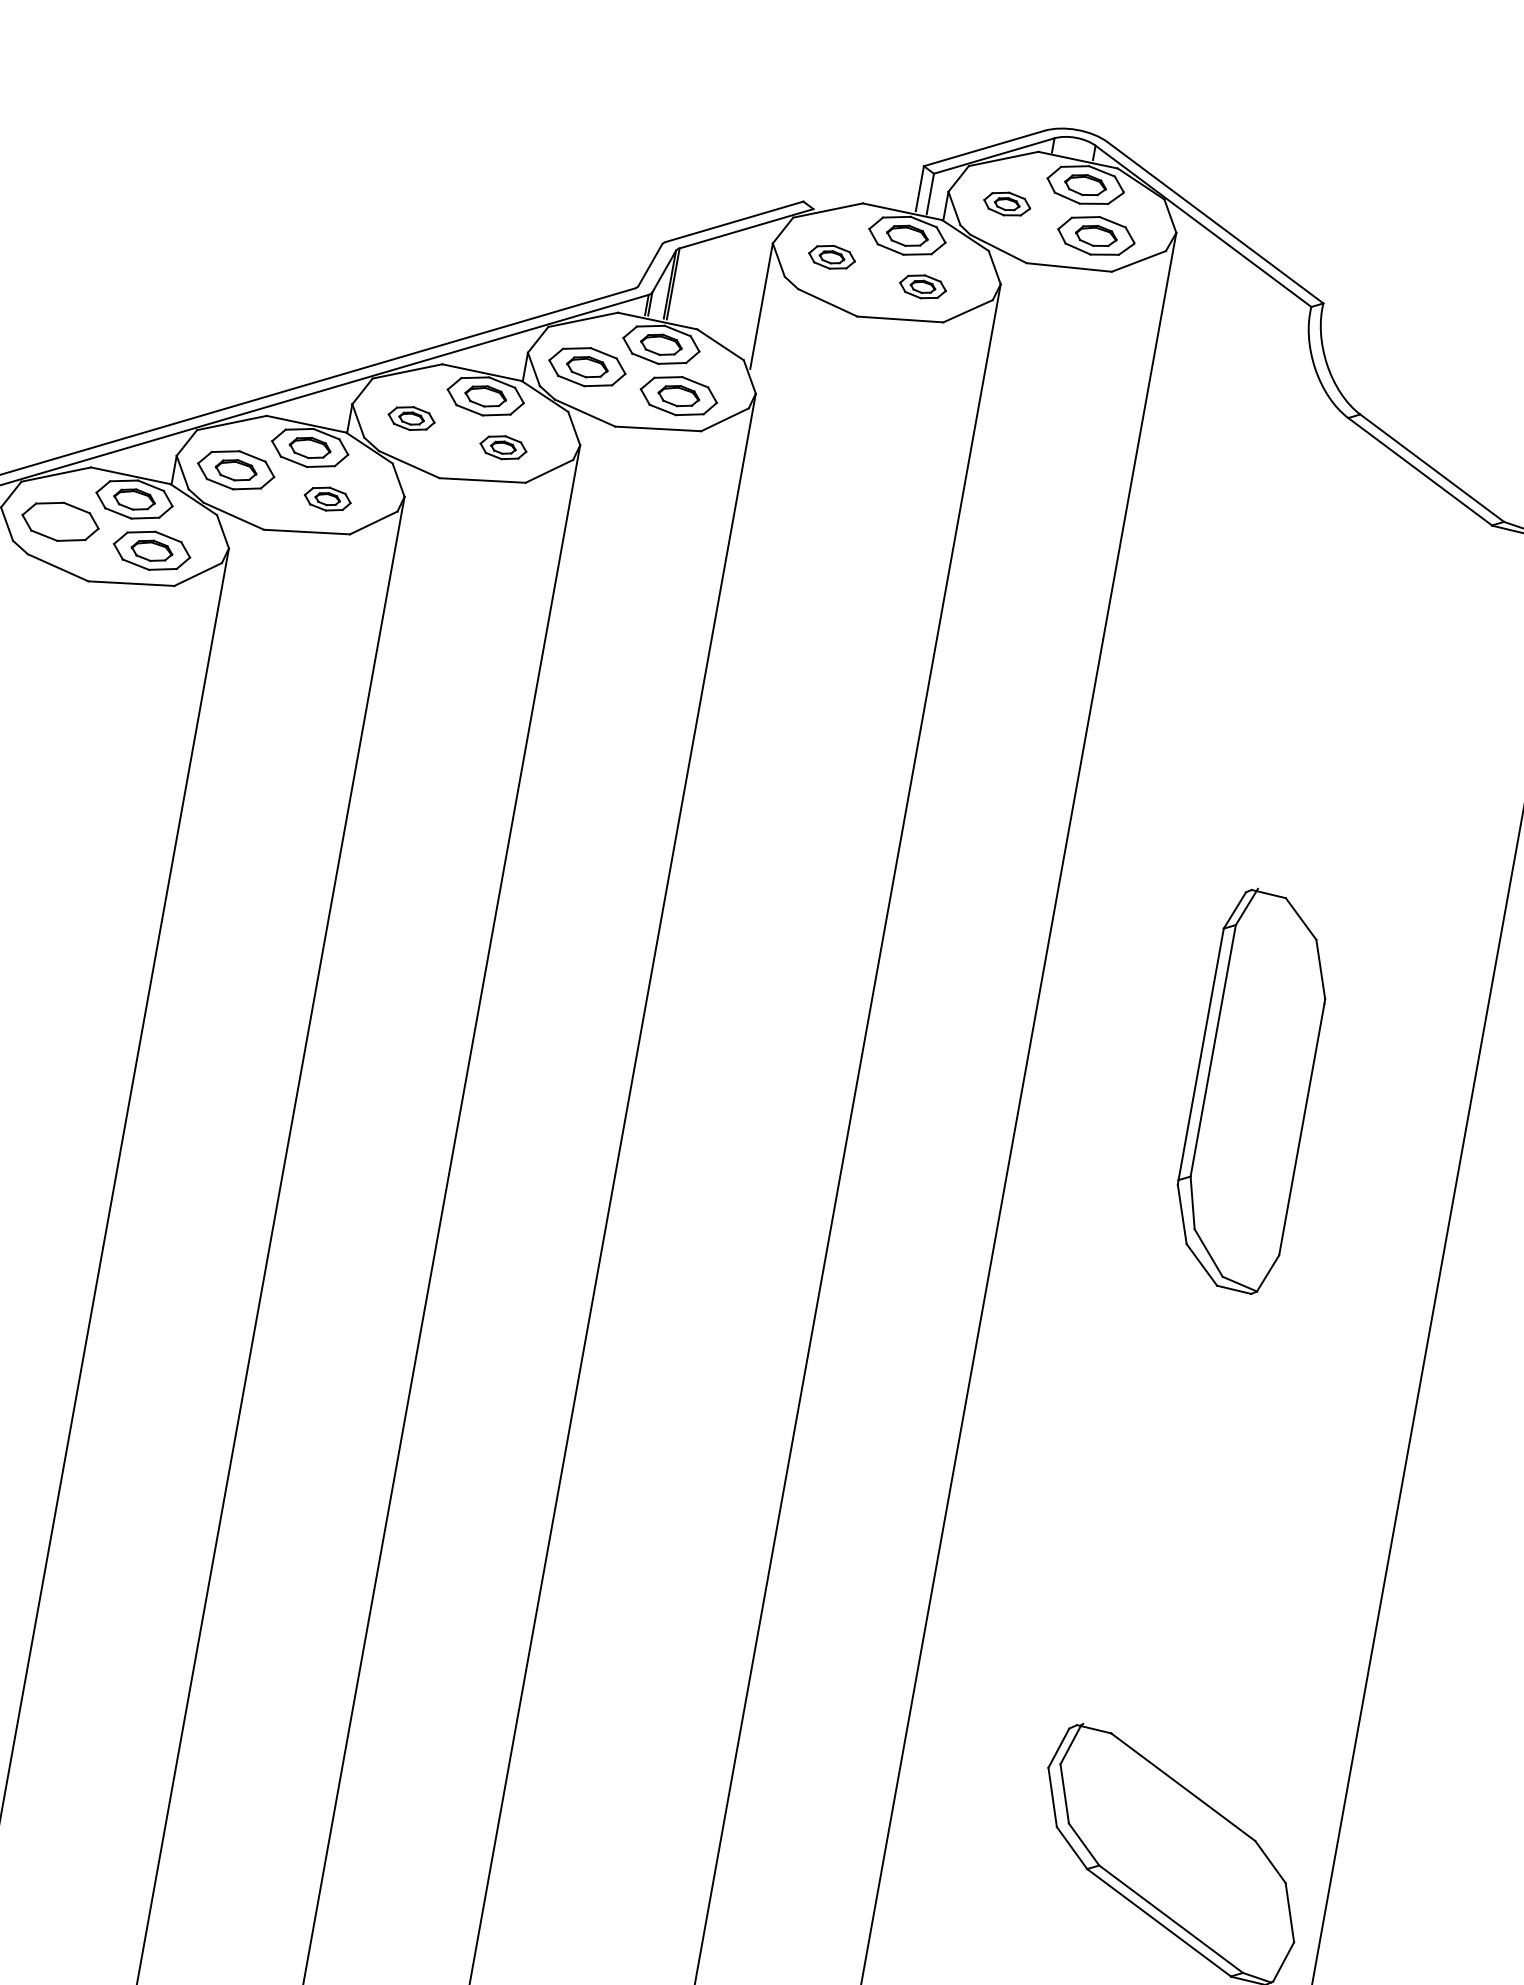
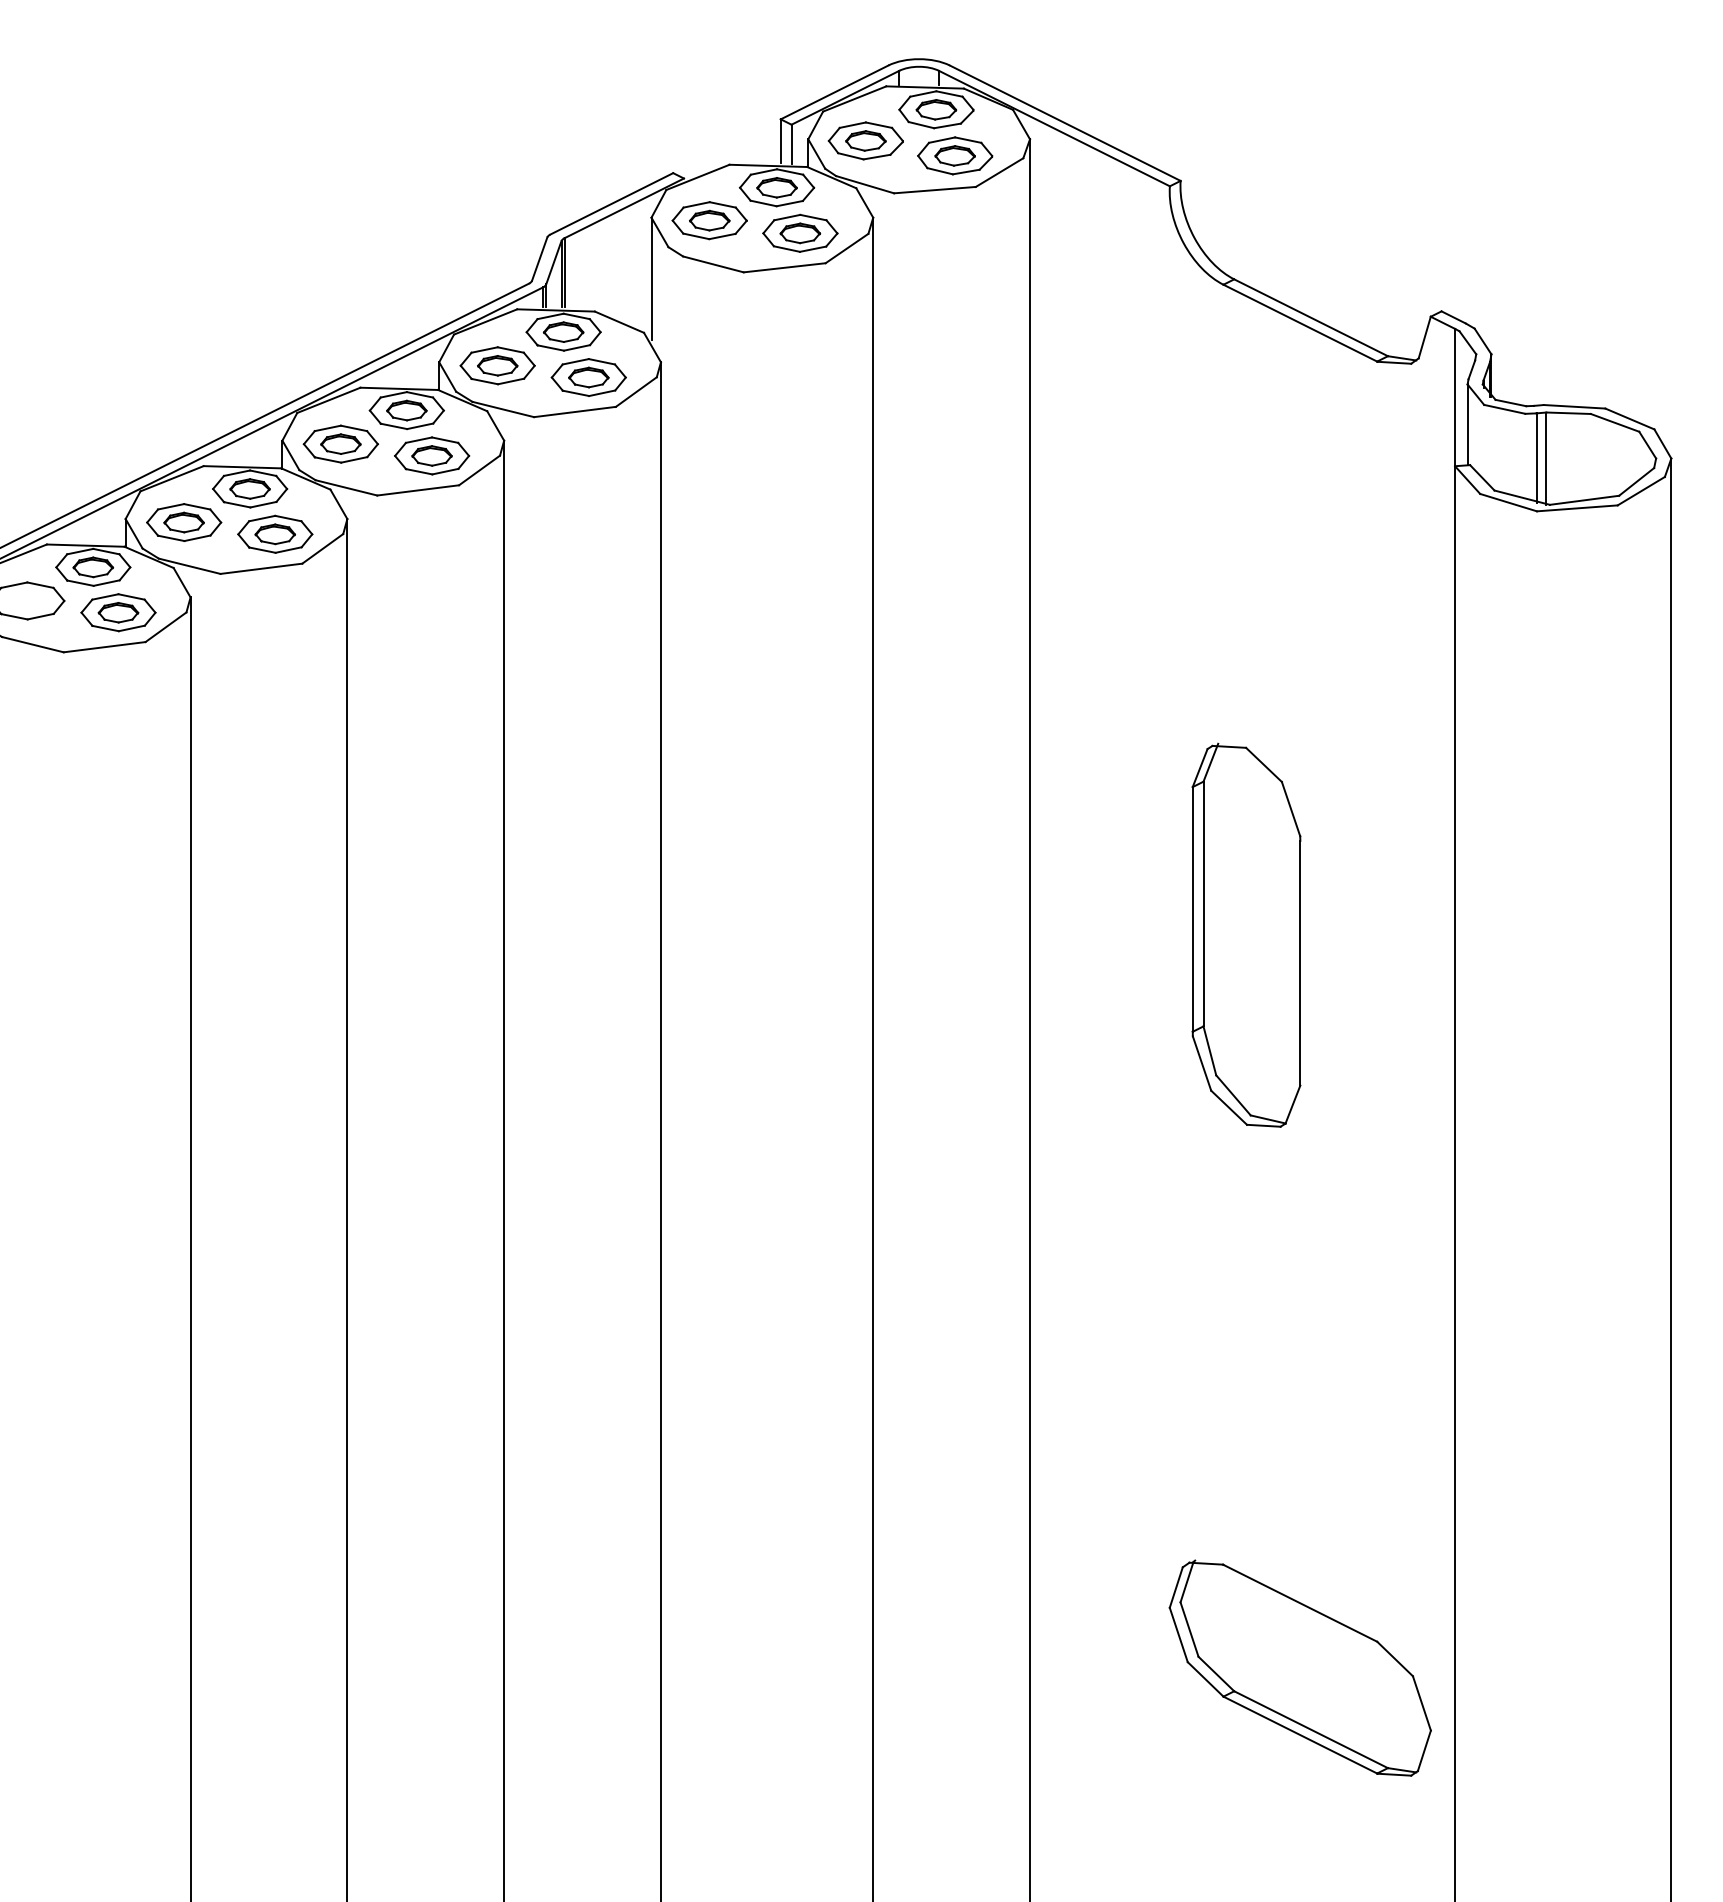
part: (1007, 203) -> (865, 140), size x1.67
part: (831, 256) -> (709, 220), size x1.67
part: (923, 286) -> (800, 232), size x1.67
part: (411, 417) -> (340, 443), size x1.67
part: (503, 447) -> (432, 455), size x1.67
part: (328, 498) -> (275, 533), size x1.67

